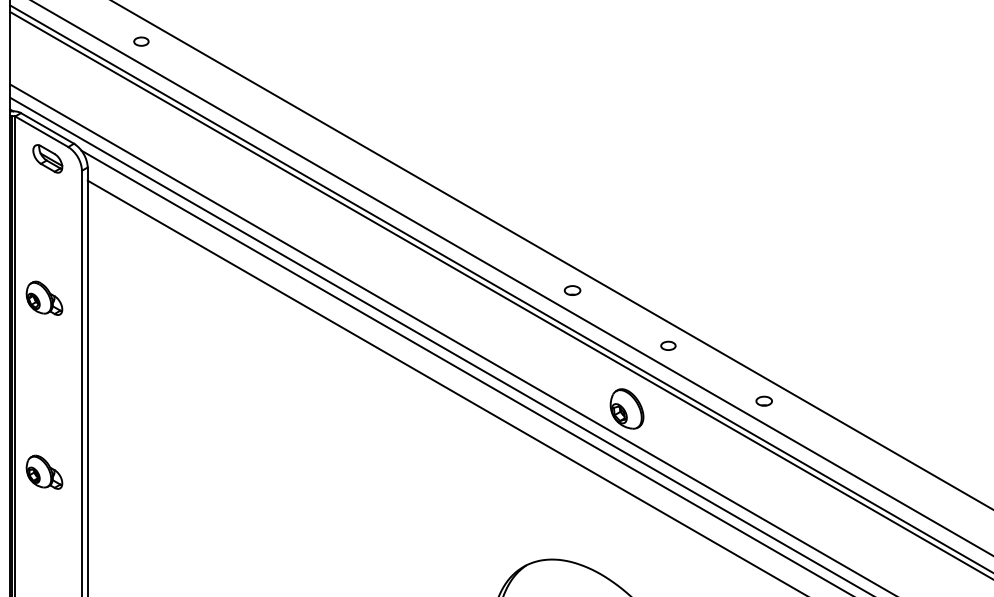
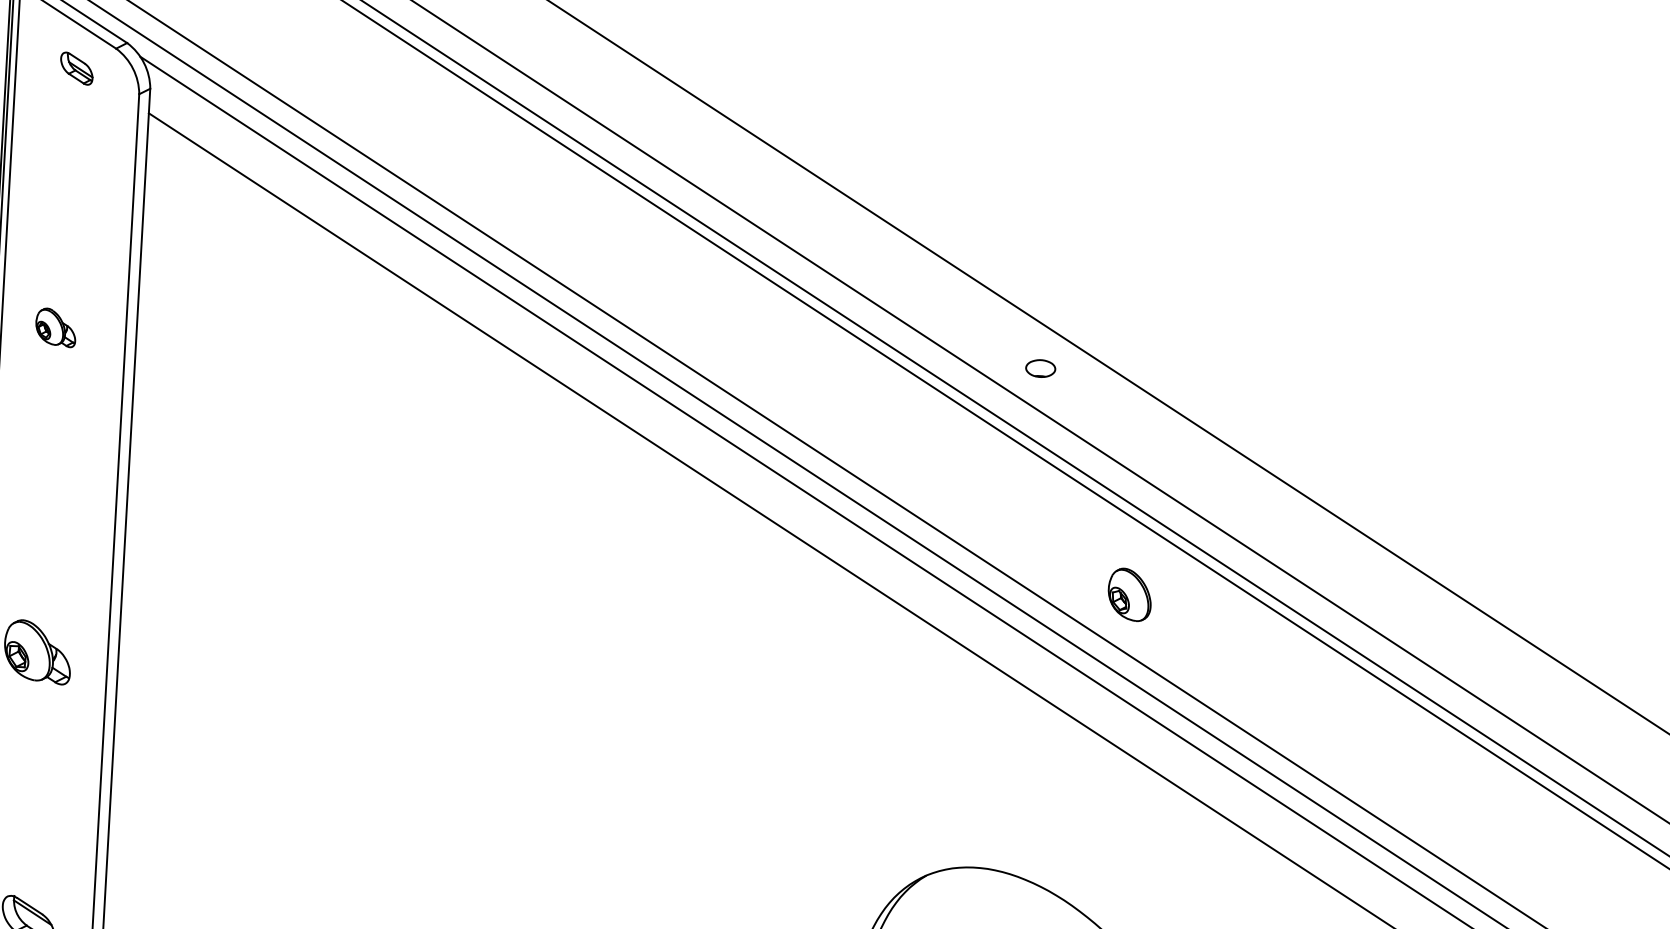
part: (47, 158) -> (76, 67), size x0.6
part: (44, 297) -> (56, 326), size x0.6
part: (668, 345) -> (1213, 480), removed
part: (763, 400) -> (1384, 593), removed
part: (626, 408) -> (1128, 593), size x0.7

